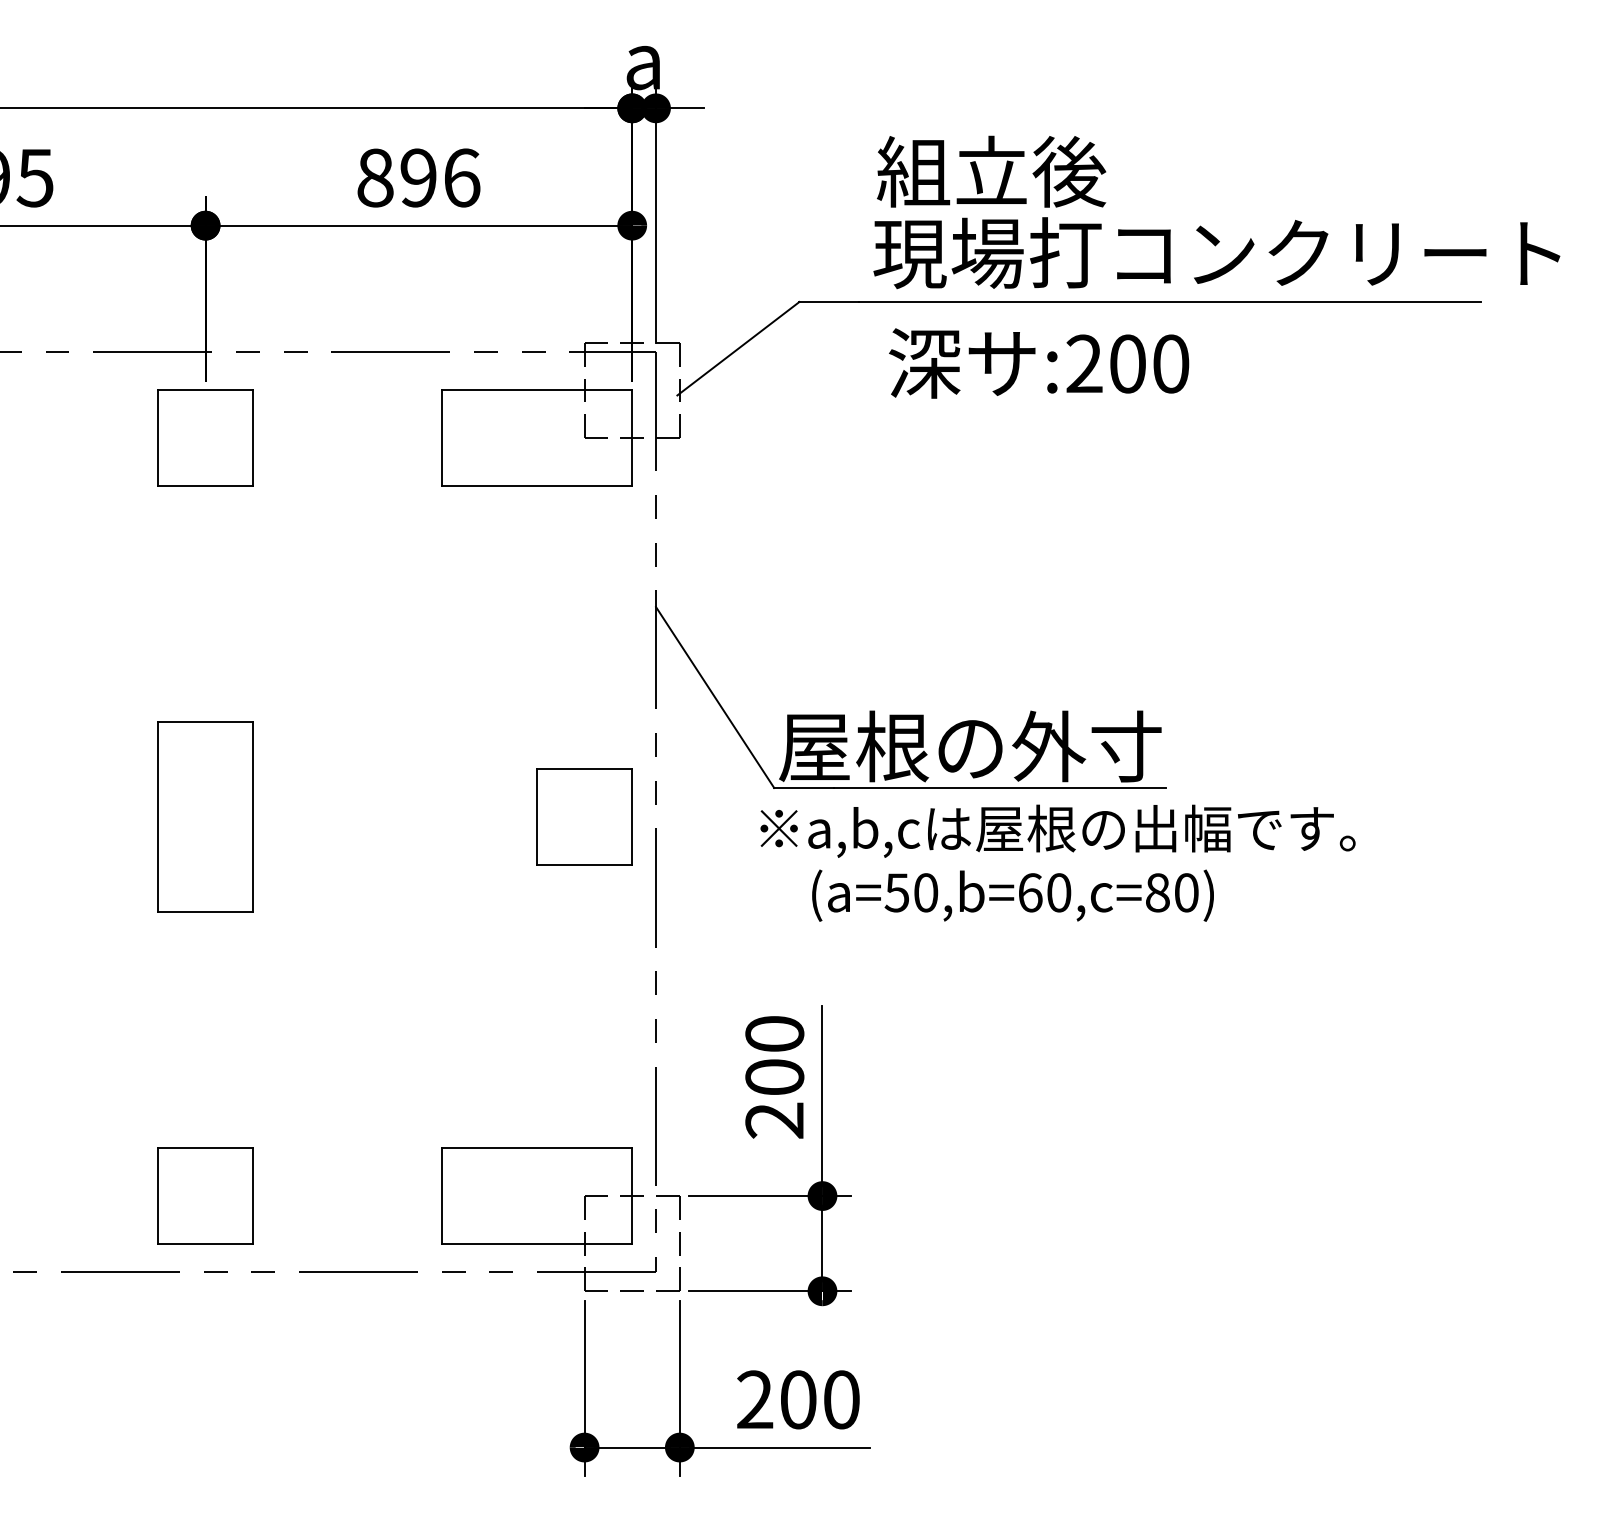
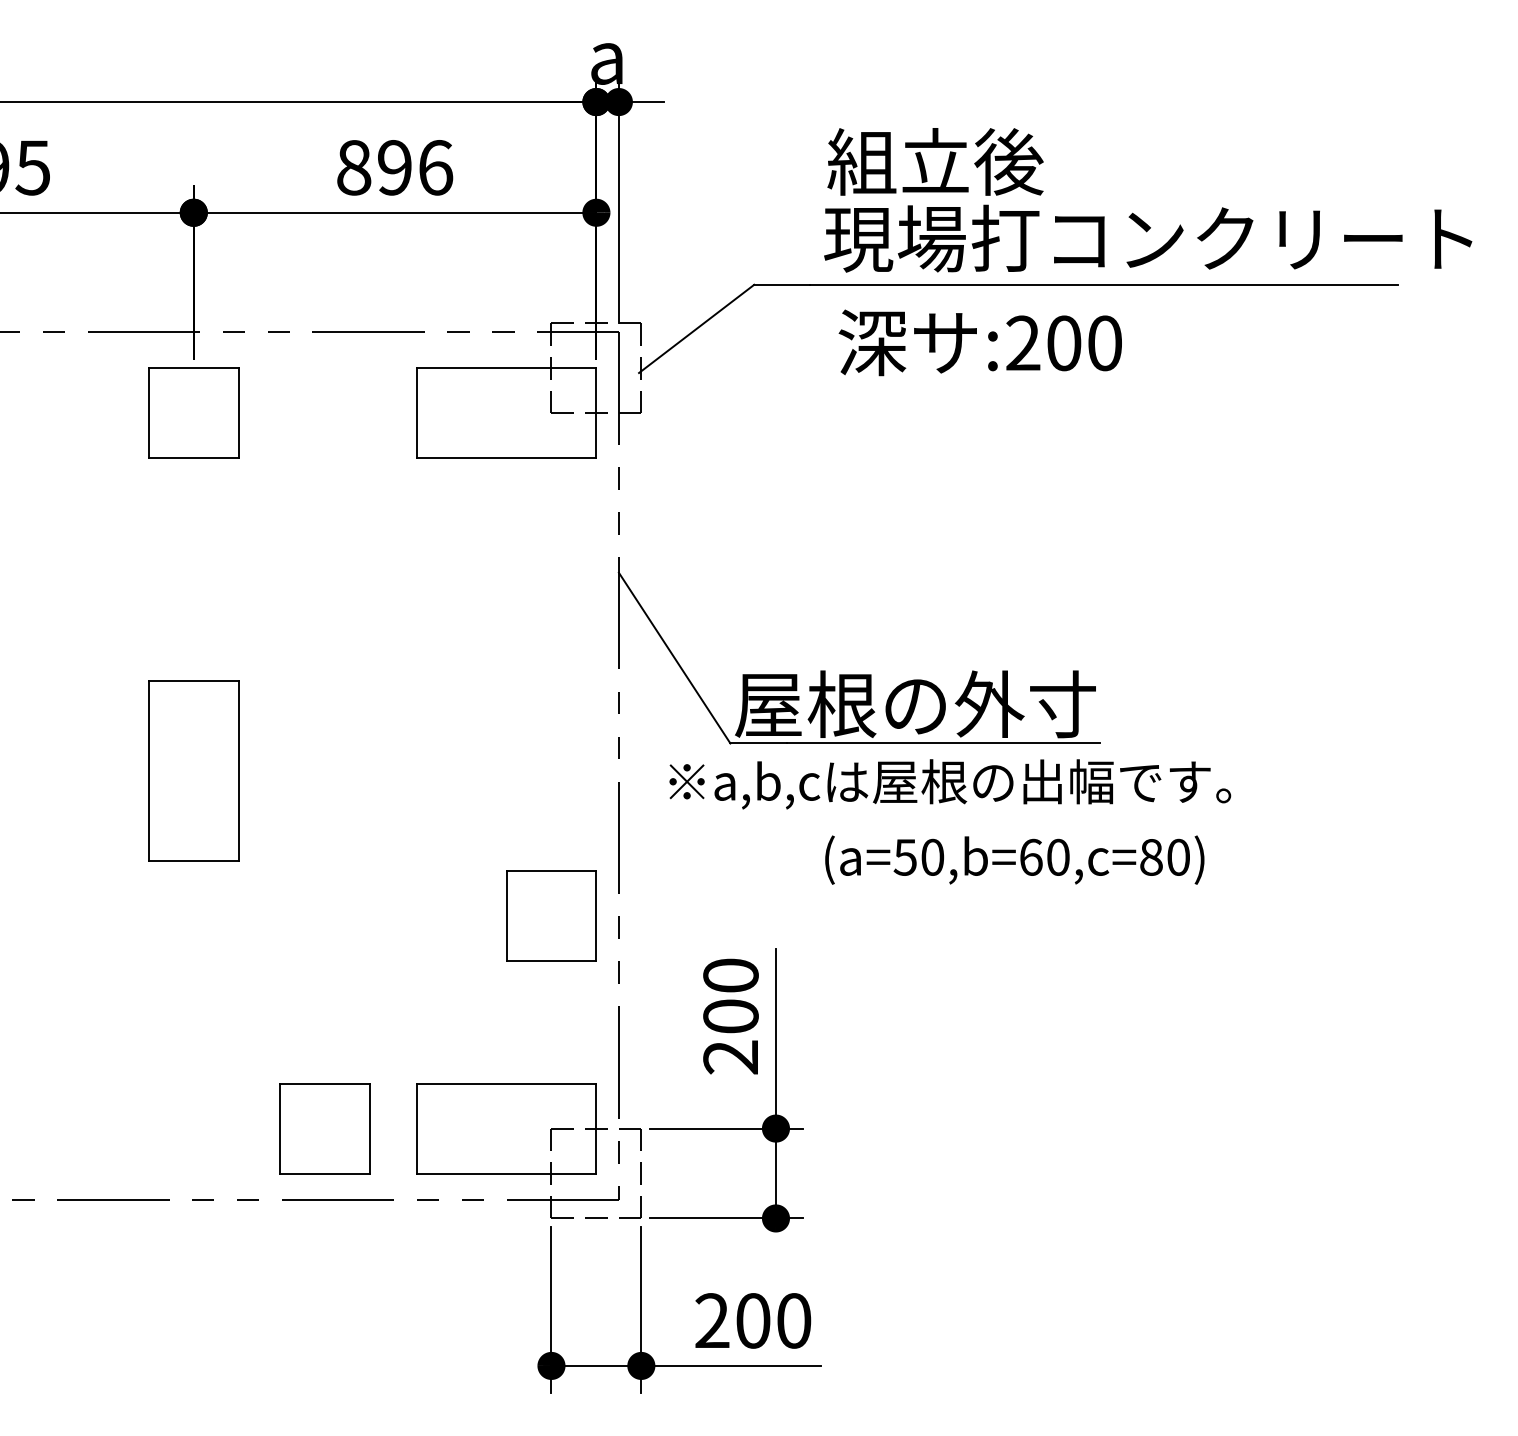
part: (584, 816) -> (551, 915), moved
text: (1058, 831) -> (950, 784), moved
text: (1012, 895) -> (1014, 859), moved
part: (205, 1195) -> (324, 1128), moved

